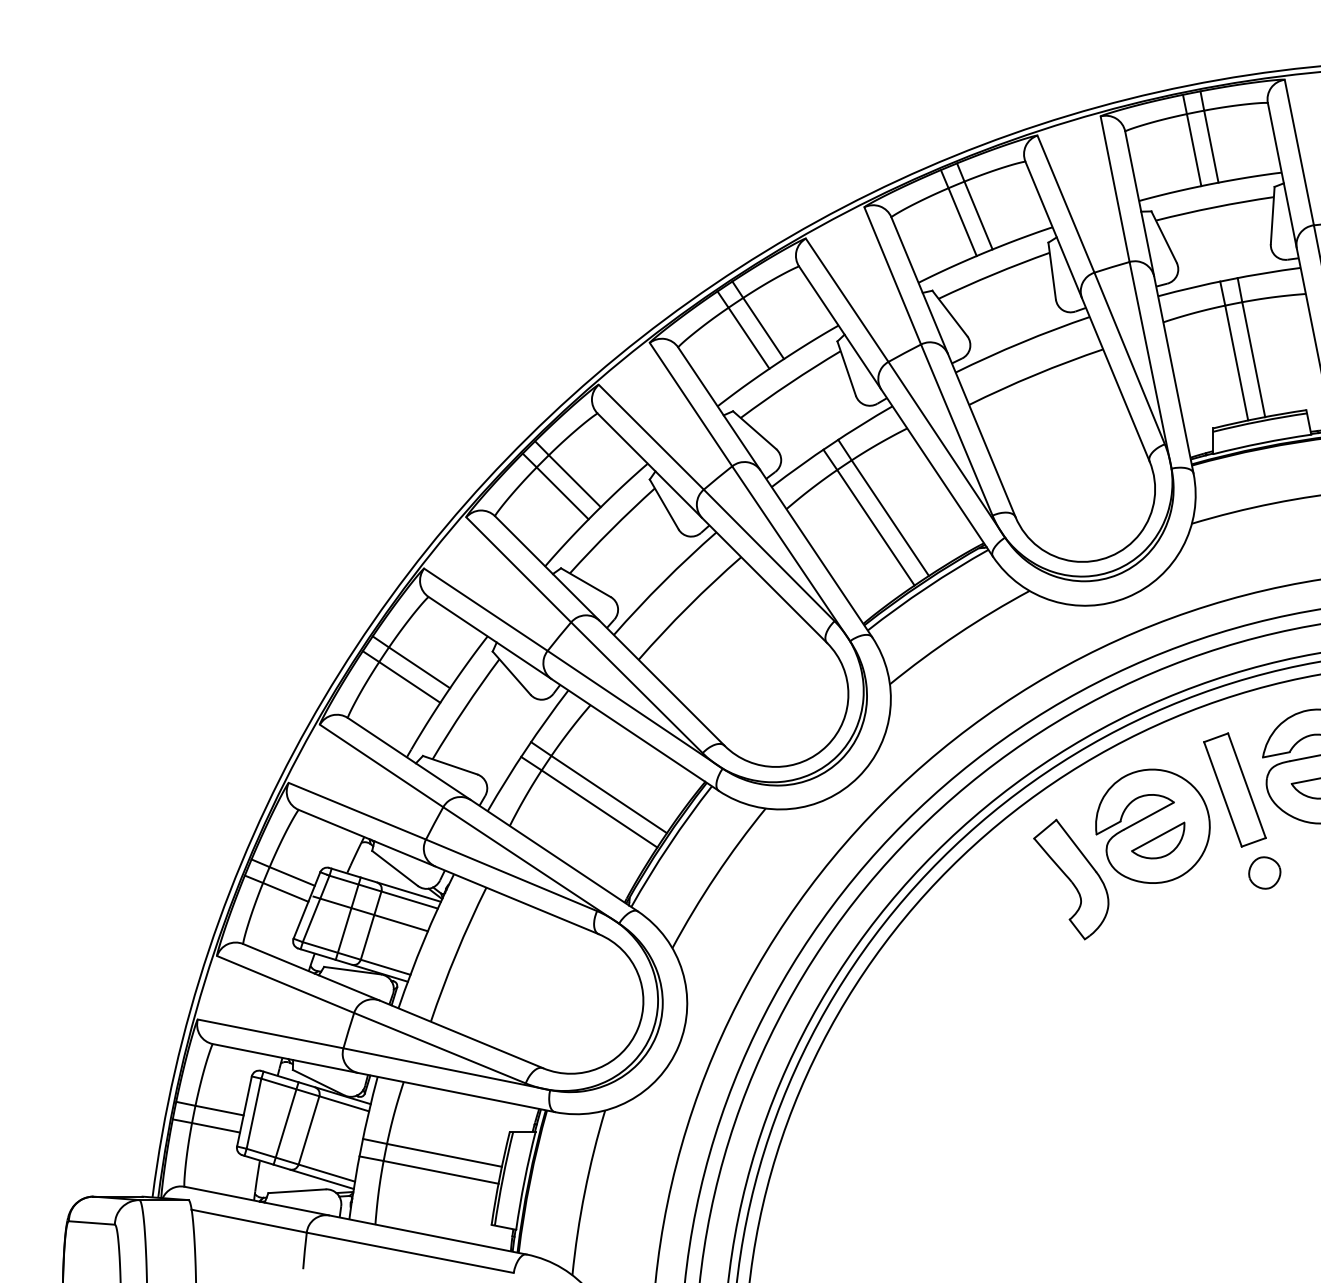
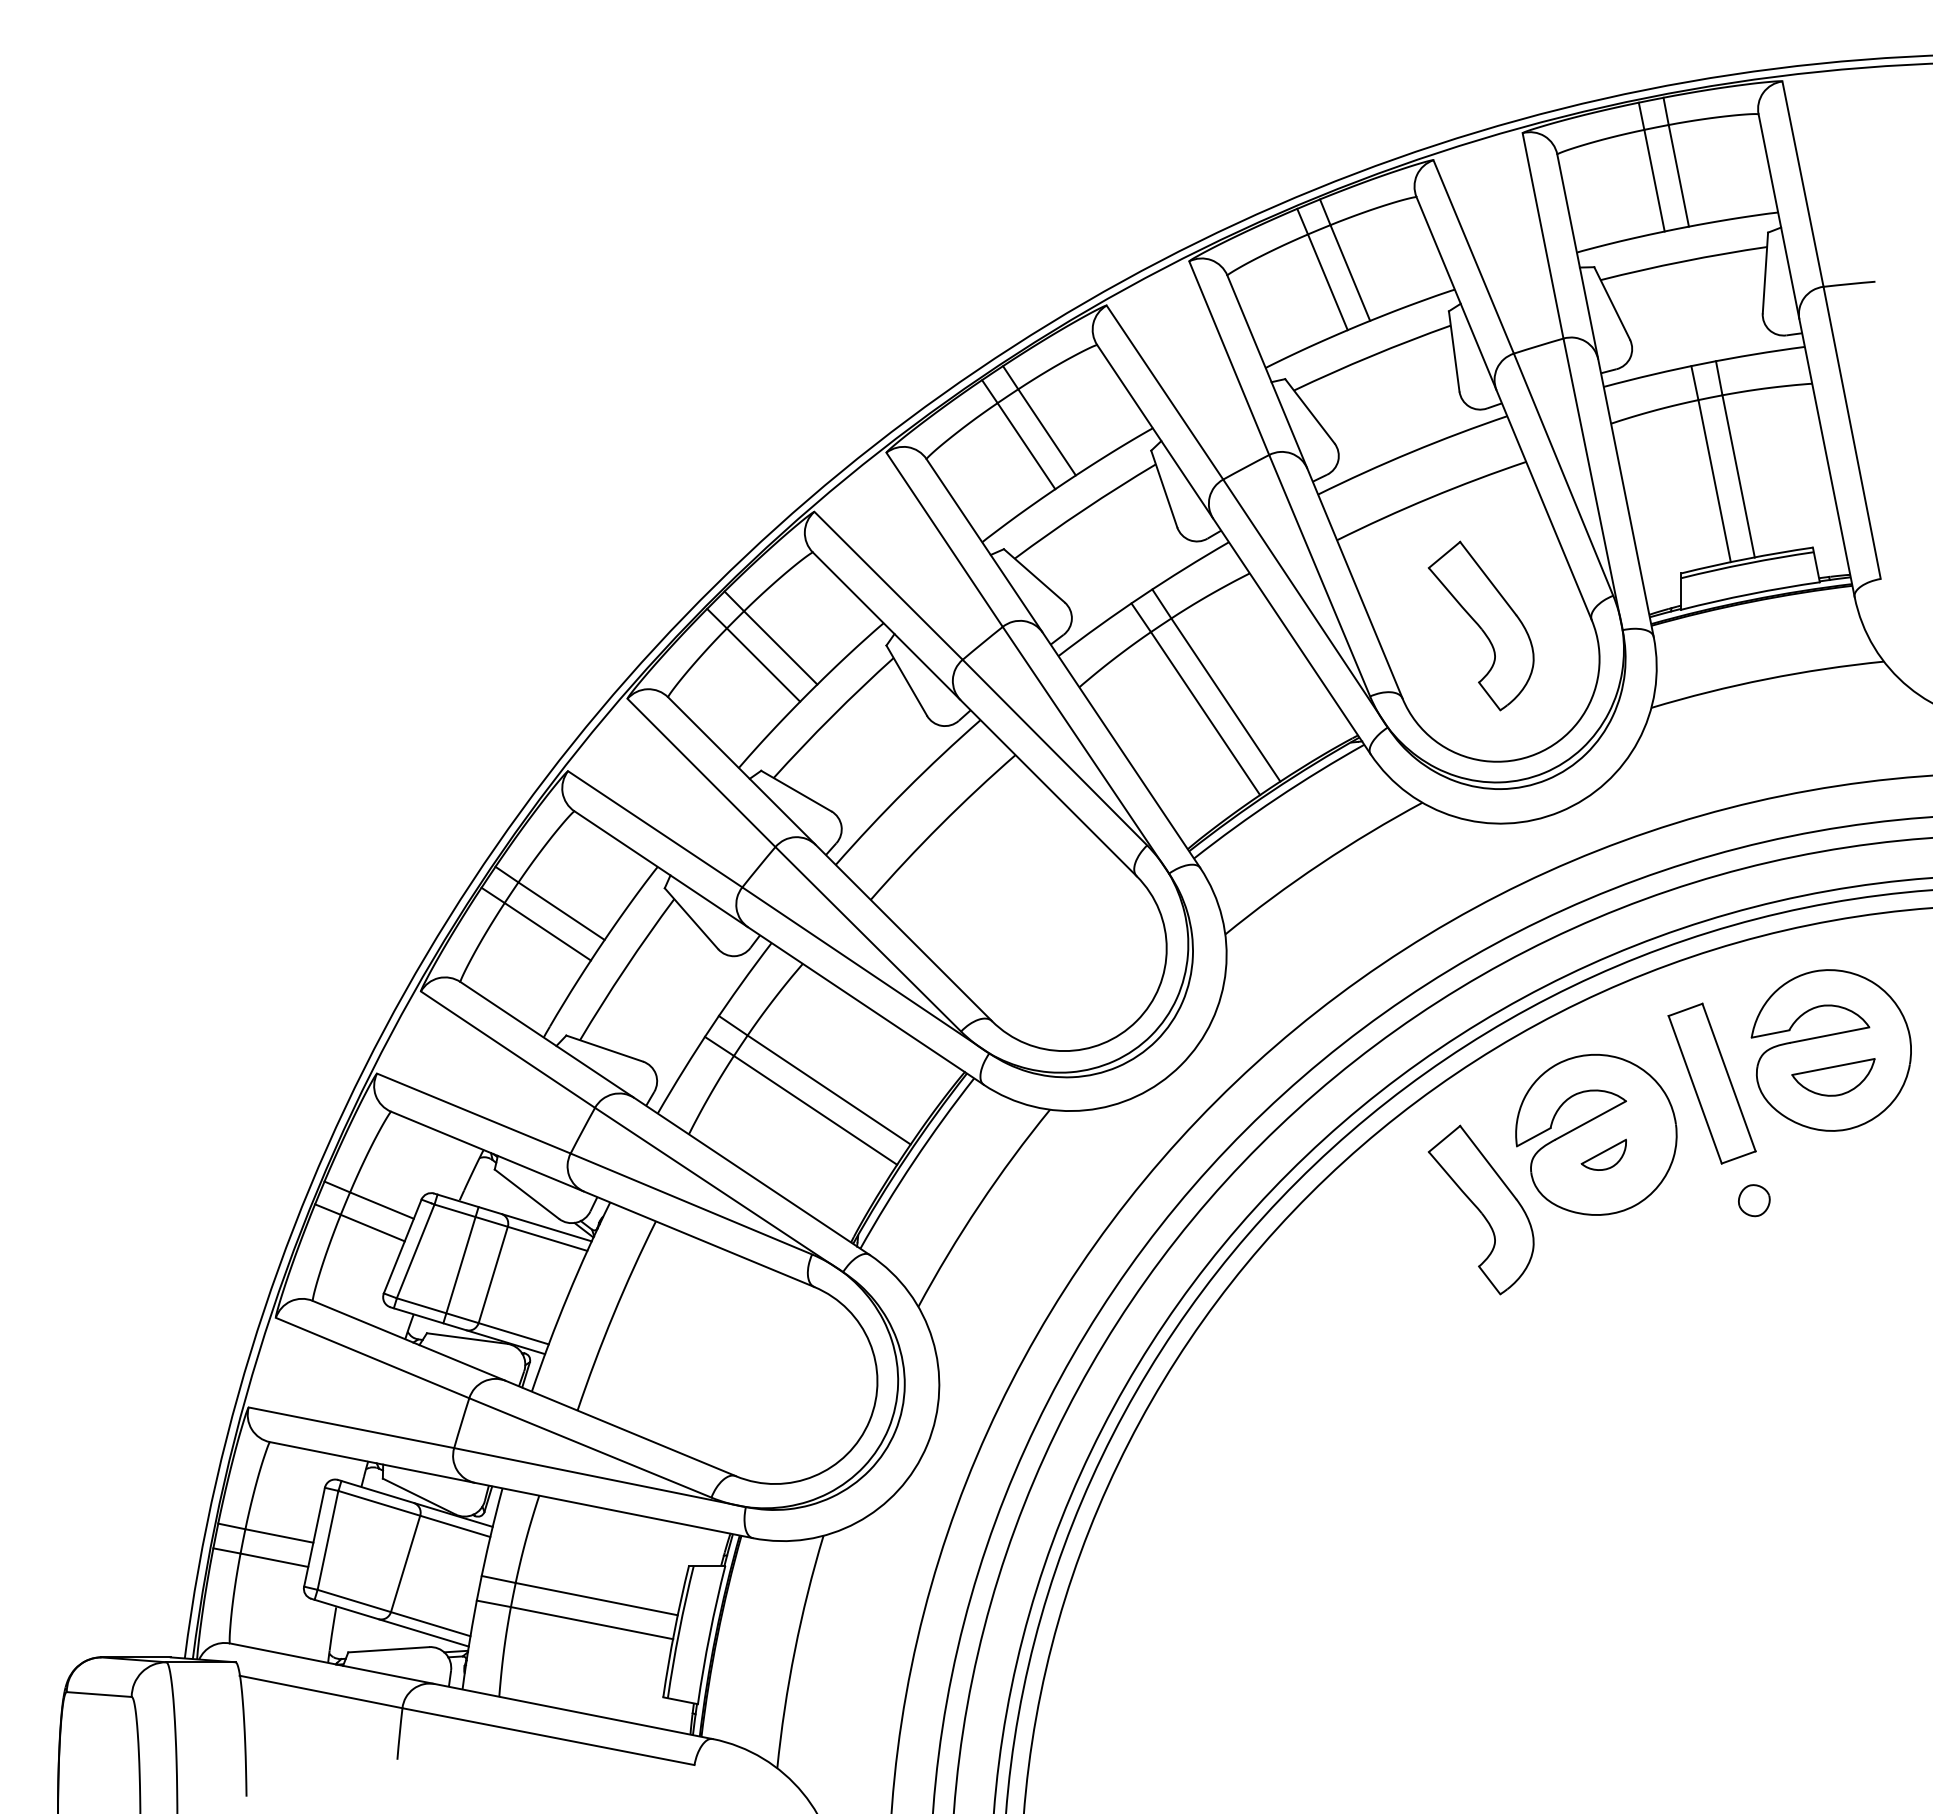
part: (1070, 465) -> (1480, 625), added
part: (1157, 840) -> (1603, 1154), size x0.6
part: (1264, 872) -> (1754, 1200), size x0.7
line: (370, 913) -> (492, 1257), removed
line: (285, 1123) -> (372, 1554), removed

